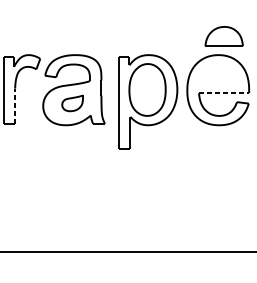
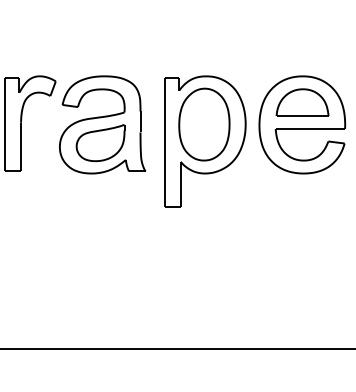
part: (224, 36) -> (302, 102), moved
line: (224, 92) -> (310, 128), dashed -> solid
part: (72, 103) -> (100, 143), size x1.67
line: (15, 105) -> (21, 146), dashed -> solid

